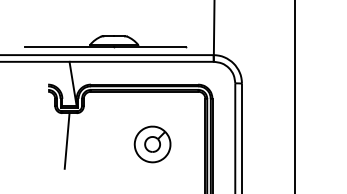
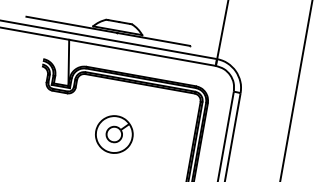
line: (66, 140) -> (51, 119), removed
part: (152, 144) -> (114, 134), moved

